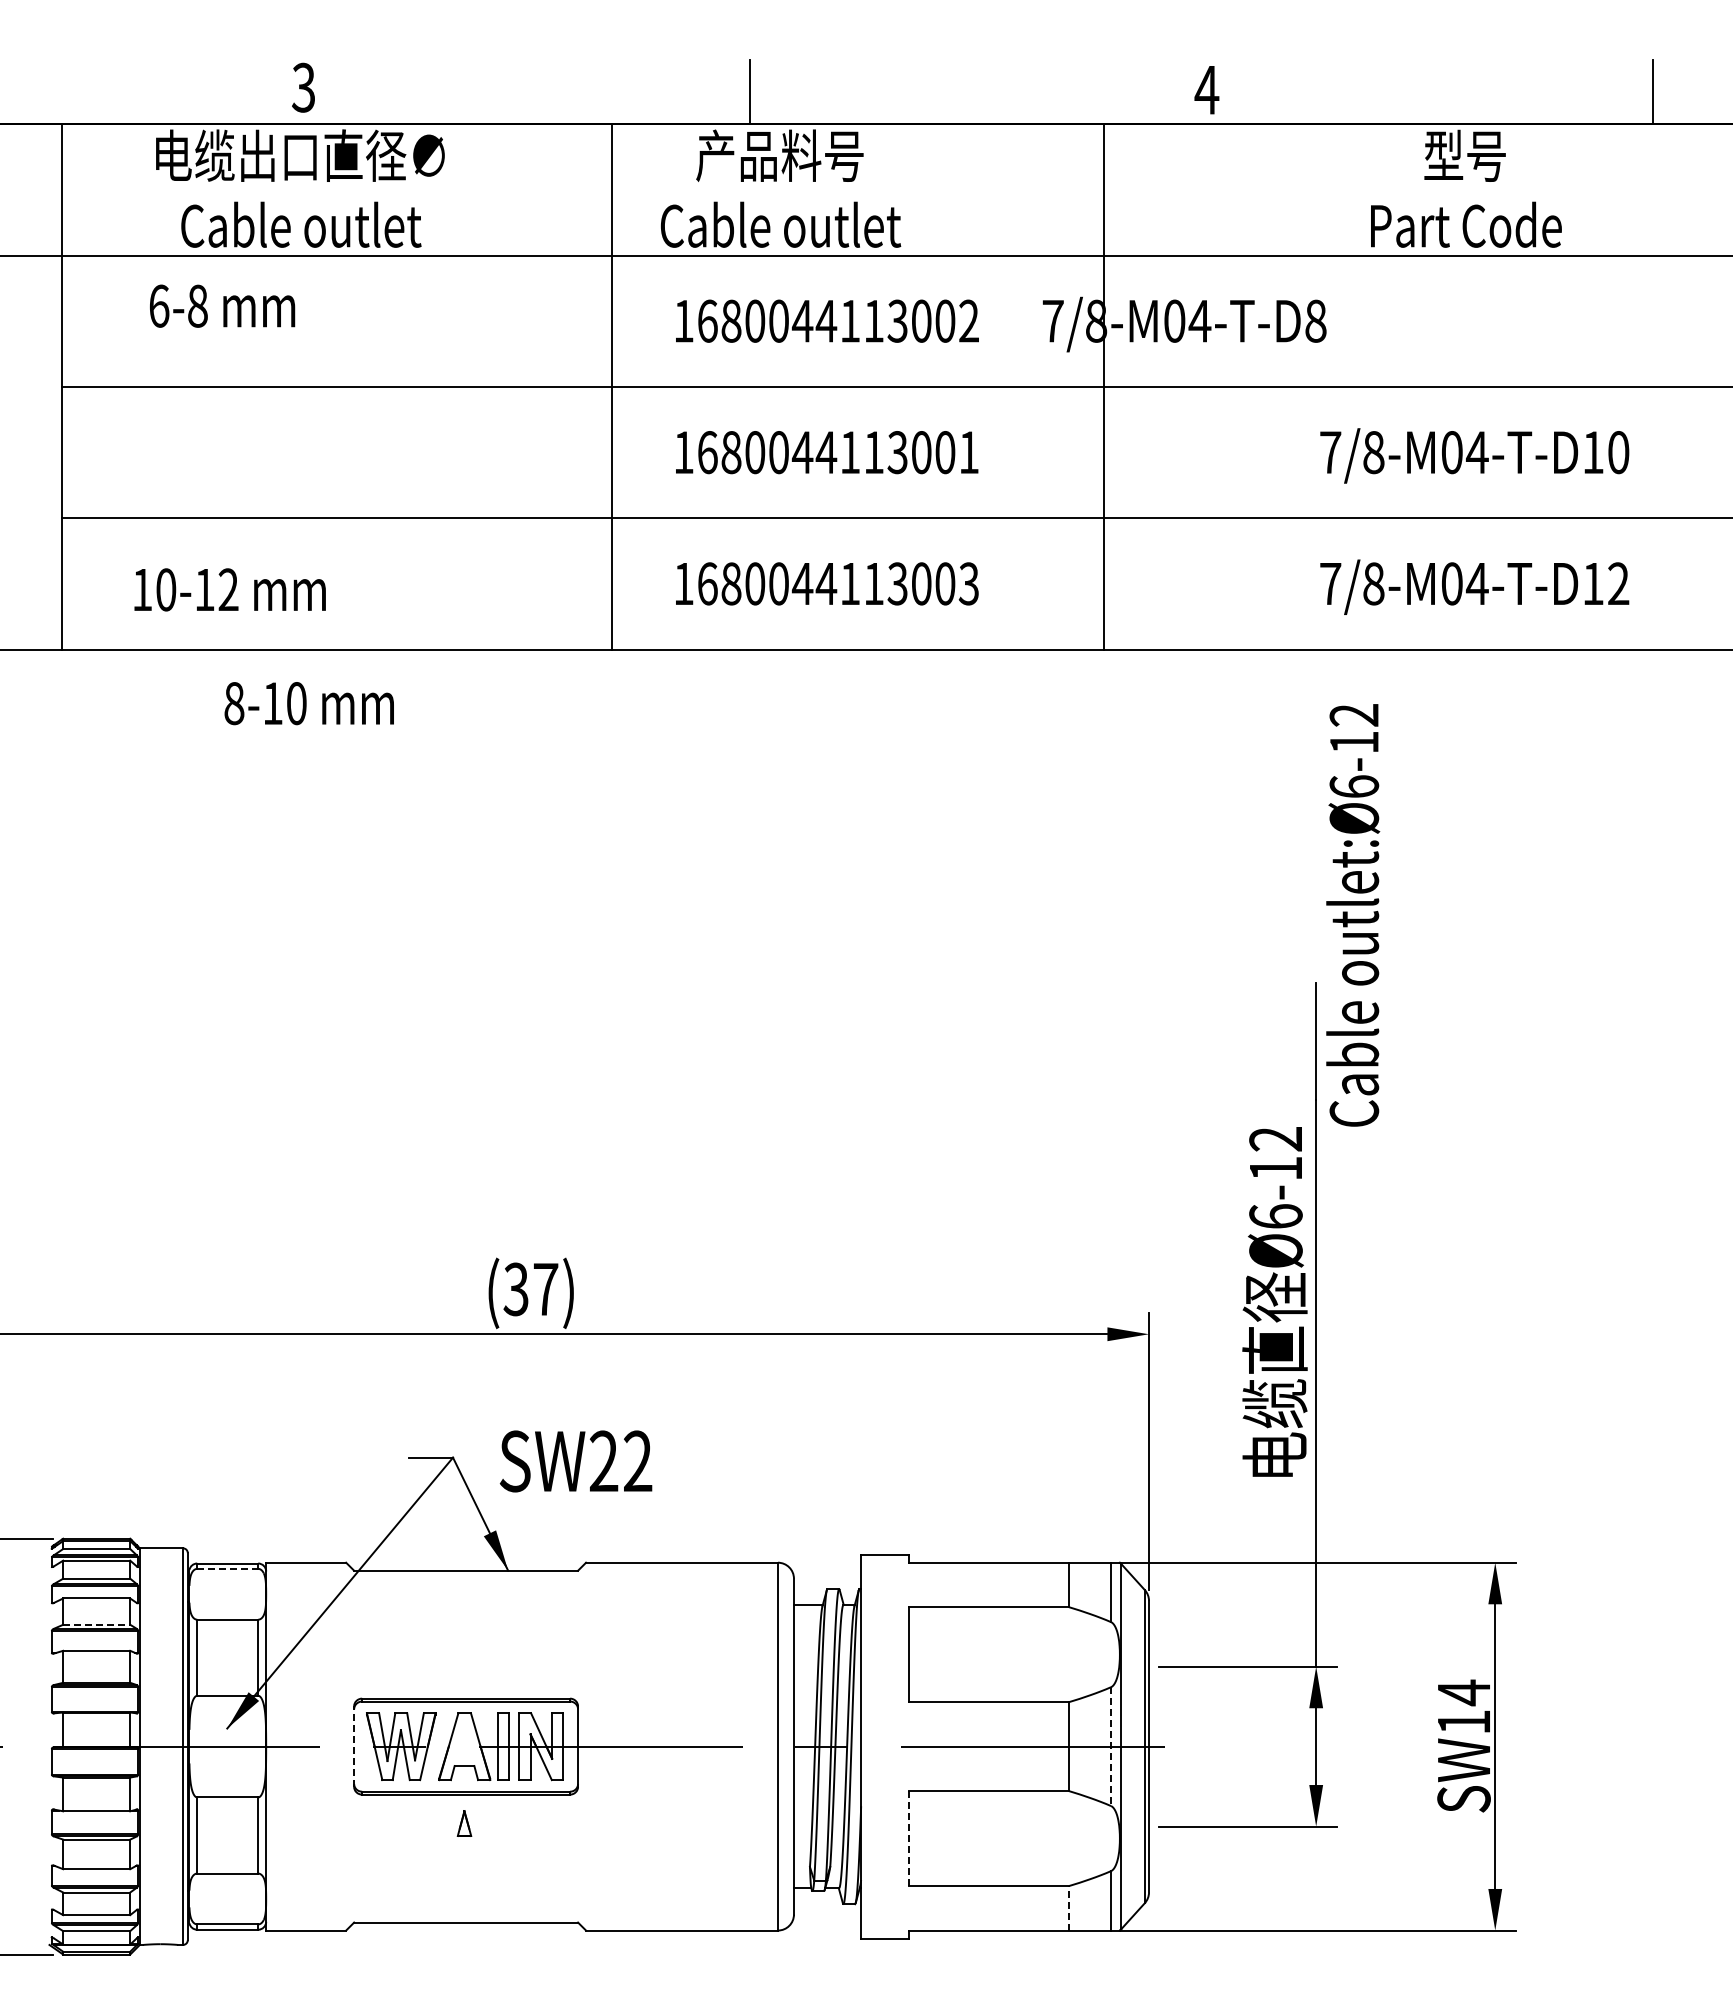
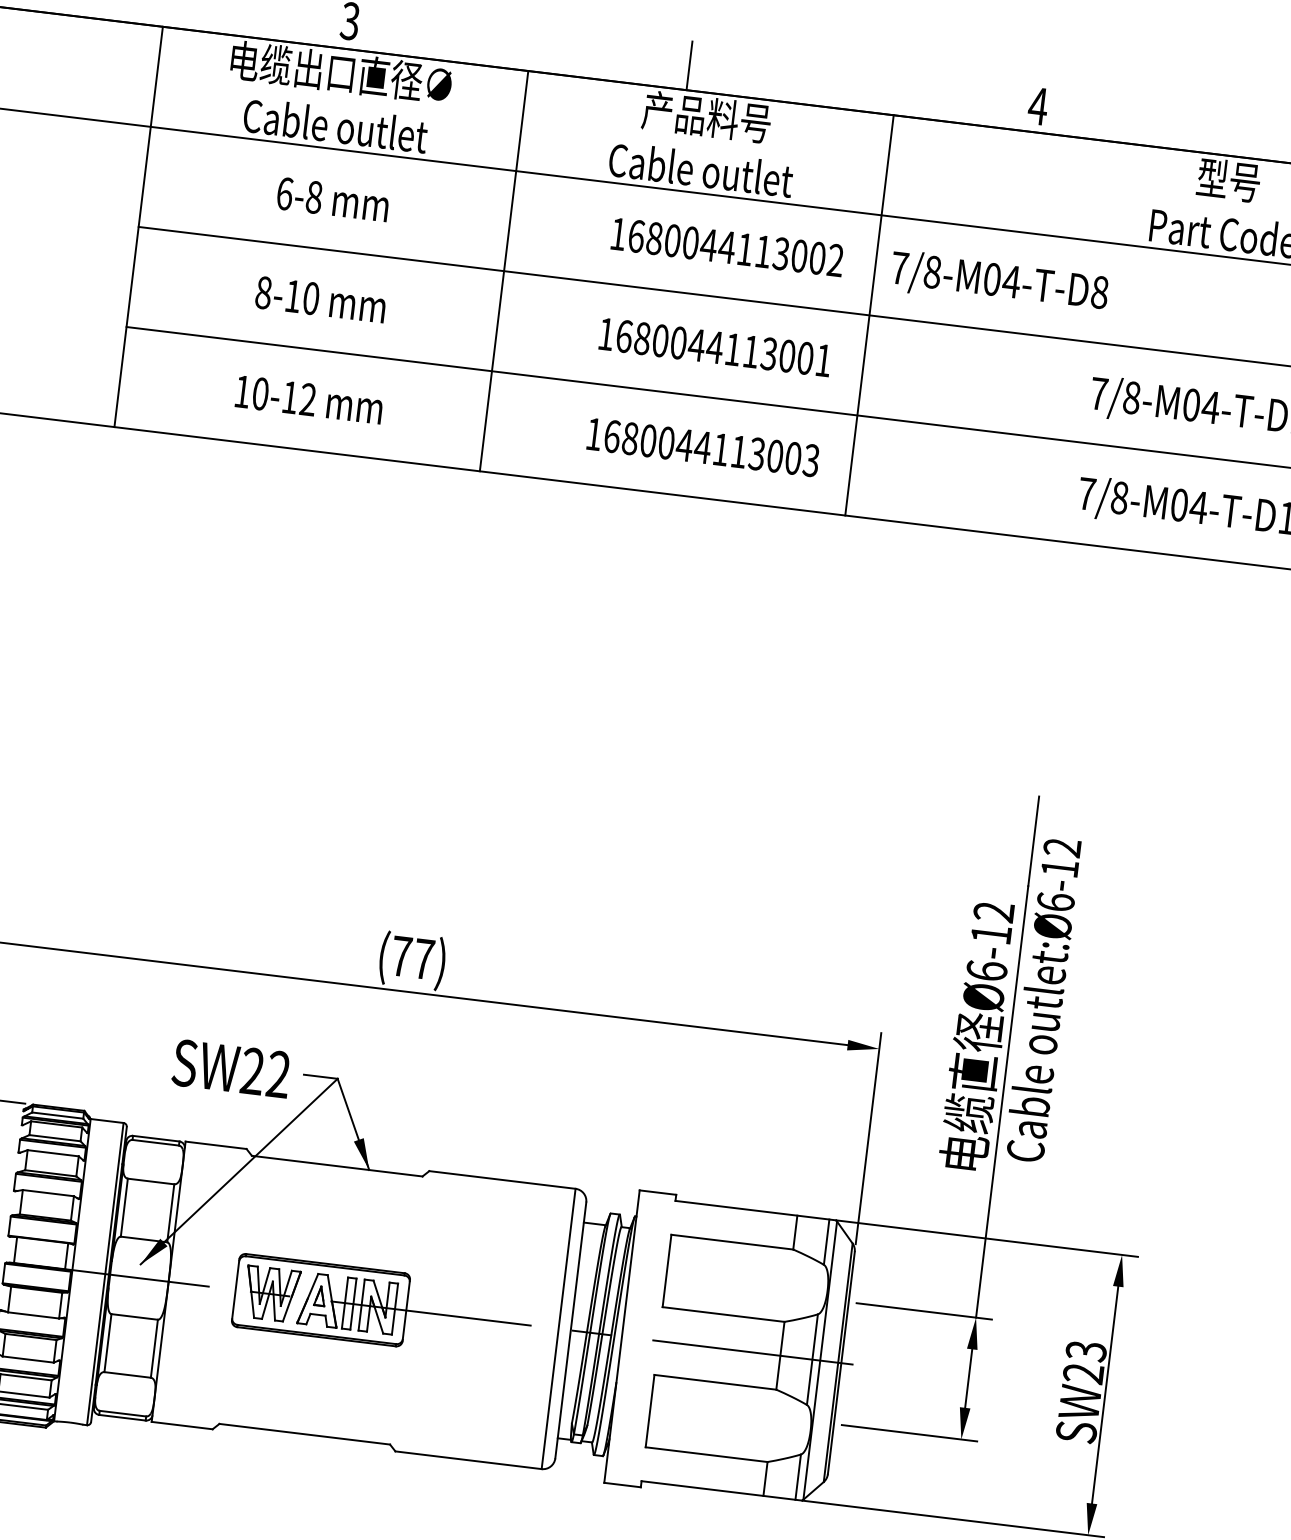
text: (222, 305) -> (333, 199), moved
line: (611, 386) -> (503, 270), moved
line: (1104, 386) -> (869, 315), moved
text: (229, 589) -> (308, 399), moved
text: (308, 703) -> (320, 299), moved
text: (1353, 915) -> (1043, 1000), moved
text: (515, 1289) -> (400, 956), (37) -> (77)
text: (575, 1461) -> (231, 1068), moved
line: (228, 1568) -> (156, 1142), dashed -> solid
line: (96, 1624) -> (50, 1173), dashed -> solid
text: (1463, 1706) -> (1084, 1361), SW14 -> SW23
line: (354, 1746) -> (235, 1289), dashed -> solid
line: (1111, 1747) -> (812, 1360), dashed -> solid
part: (464, 1823) -> (320, 1296), moved
line: (909, 1839) -> (650, 1411), dashed -> solid
line: (1069, 1907) -> (765, 1478), dashed -> solid

